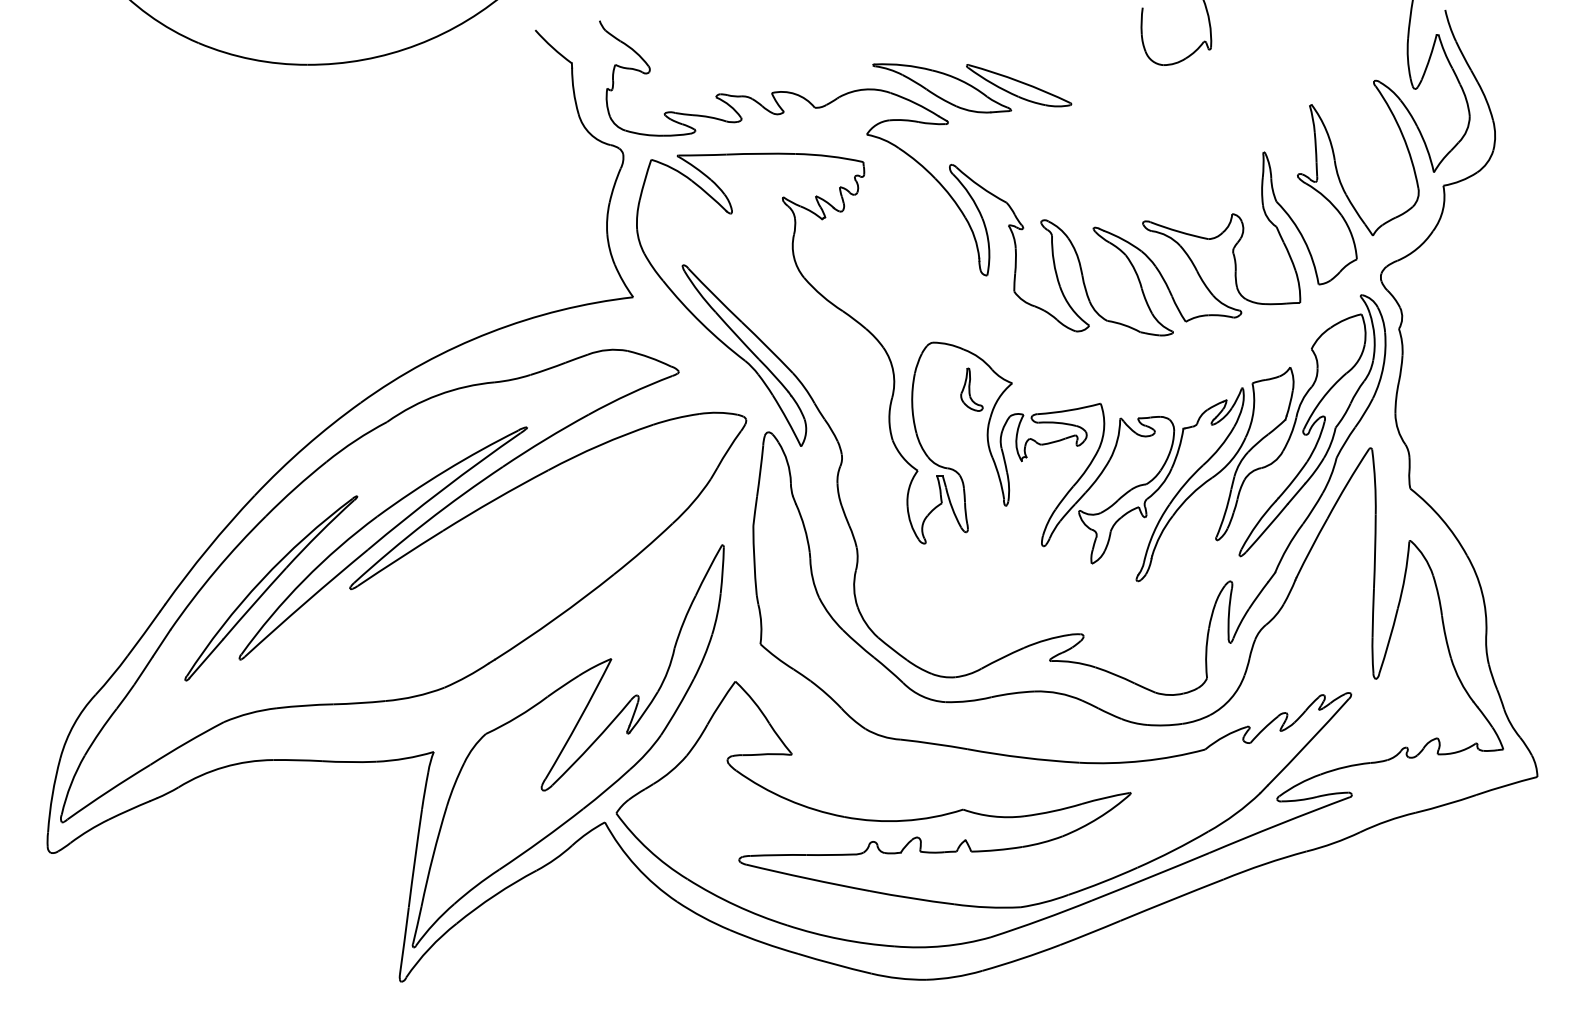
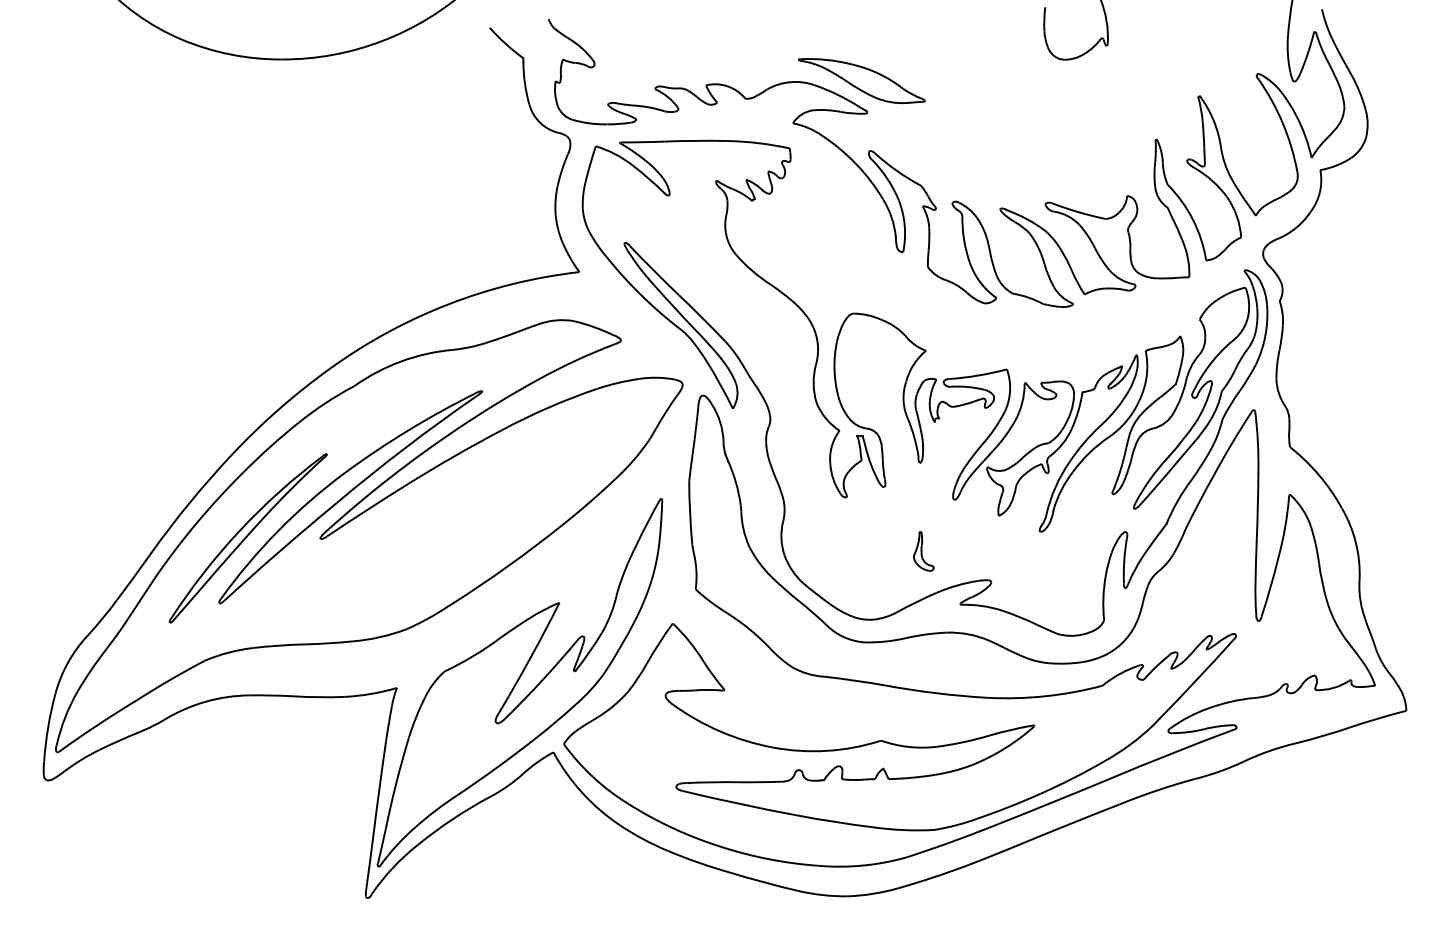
part: (1019, 85) -> (932, 78), removed
part: (971, 389) -> (923, 551), moved

